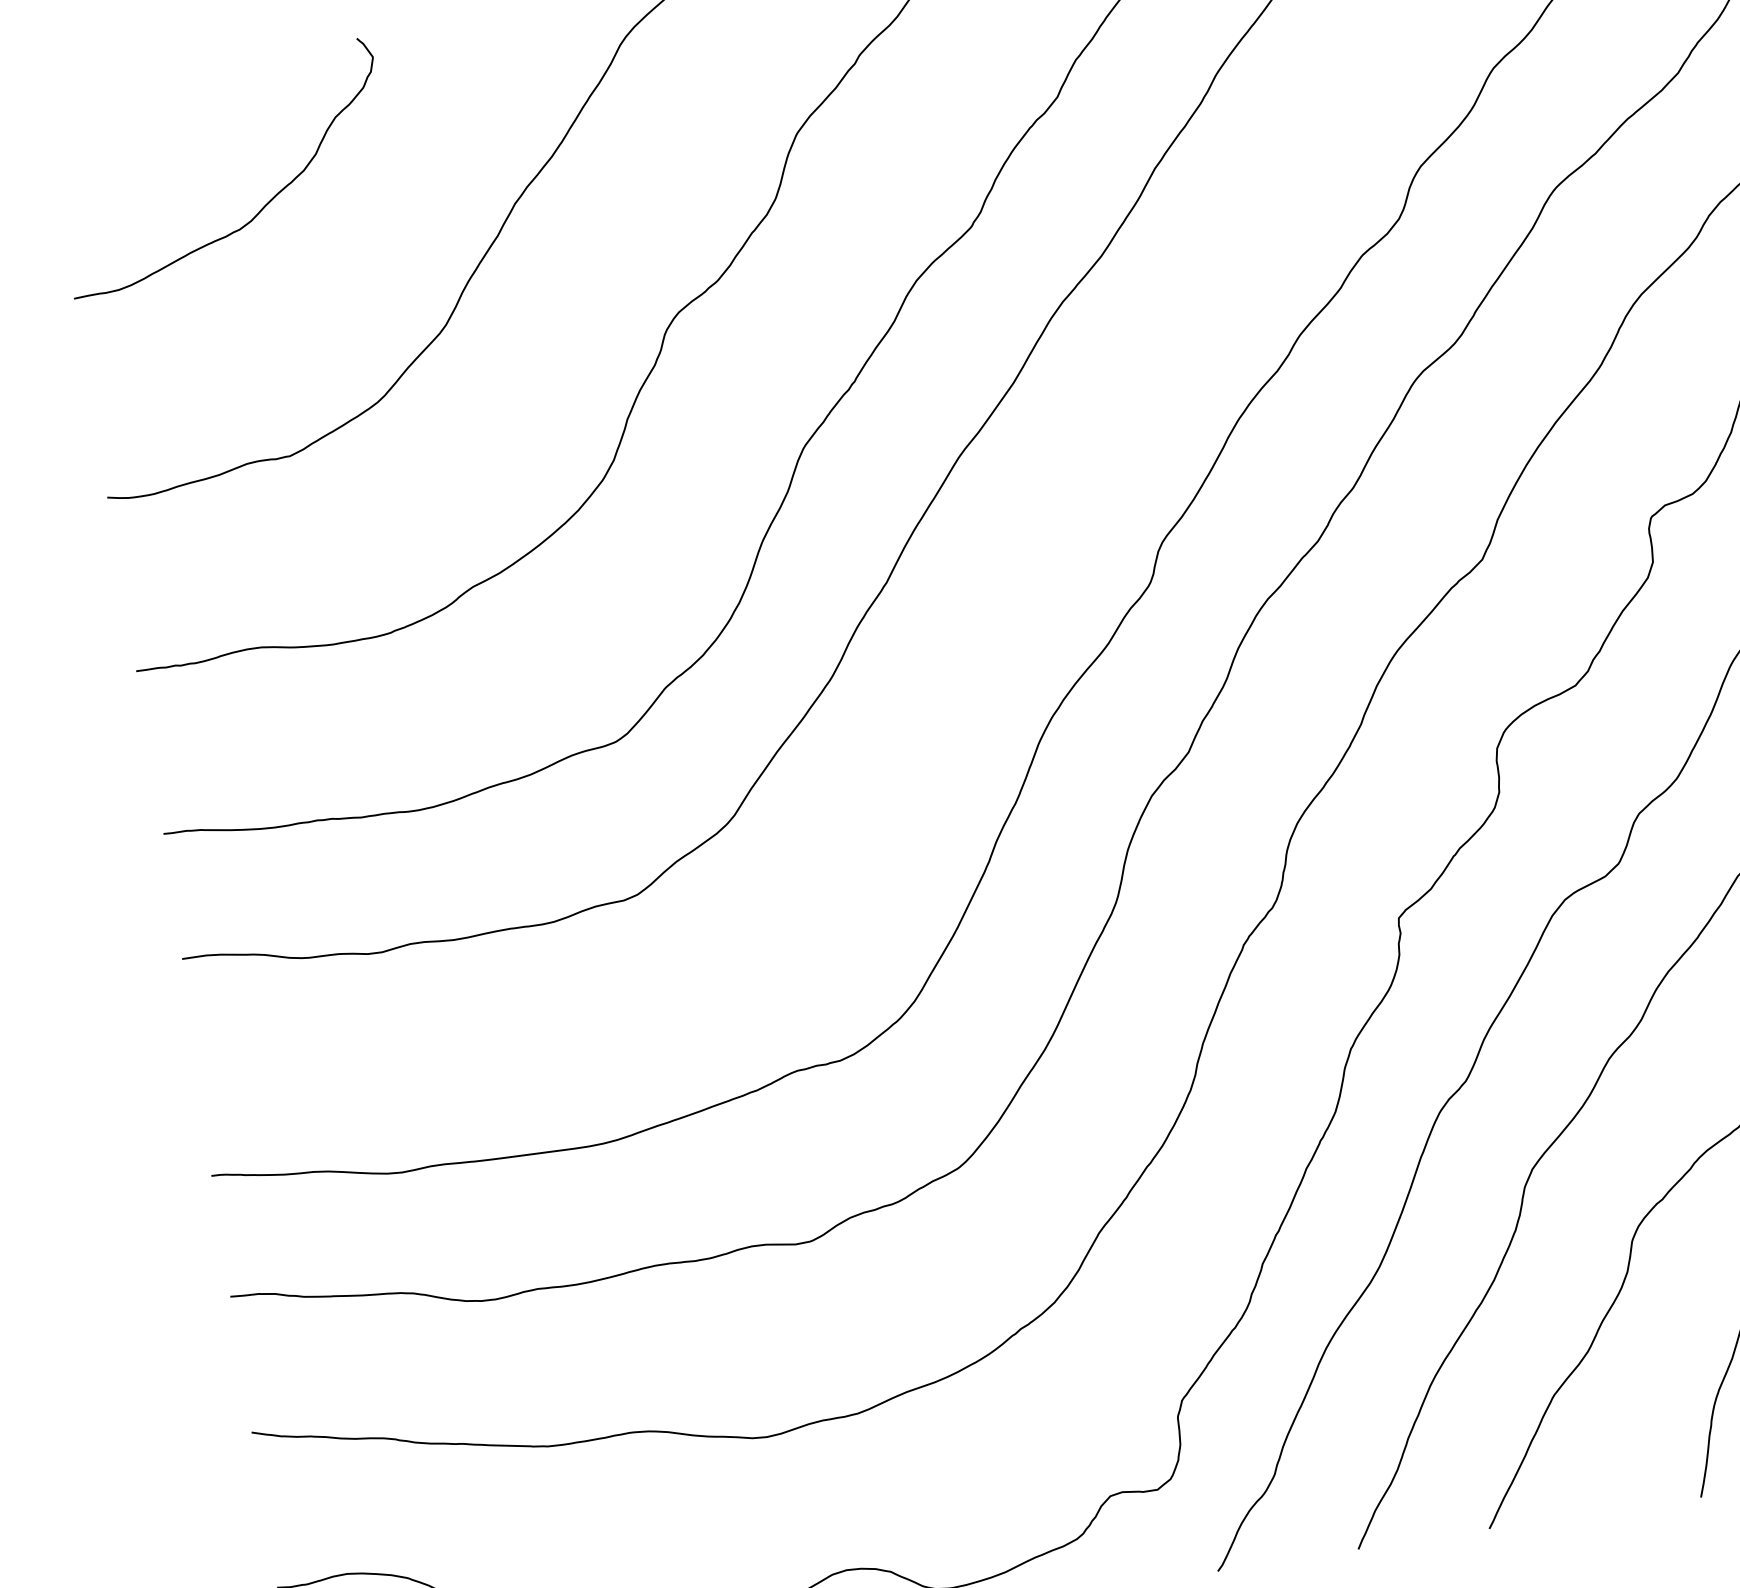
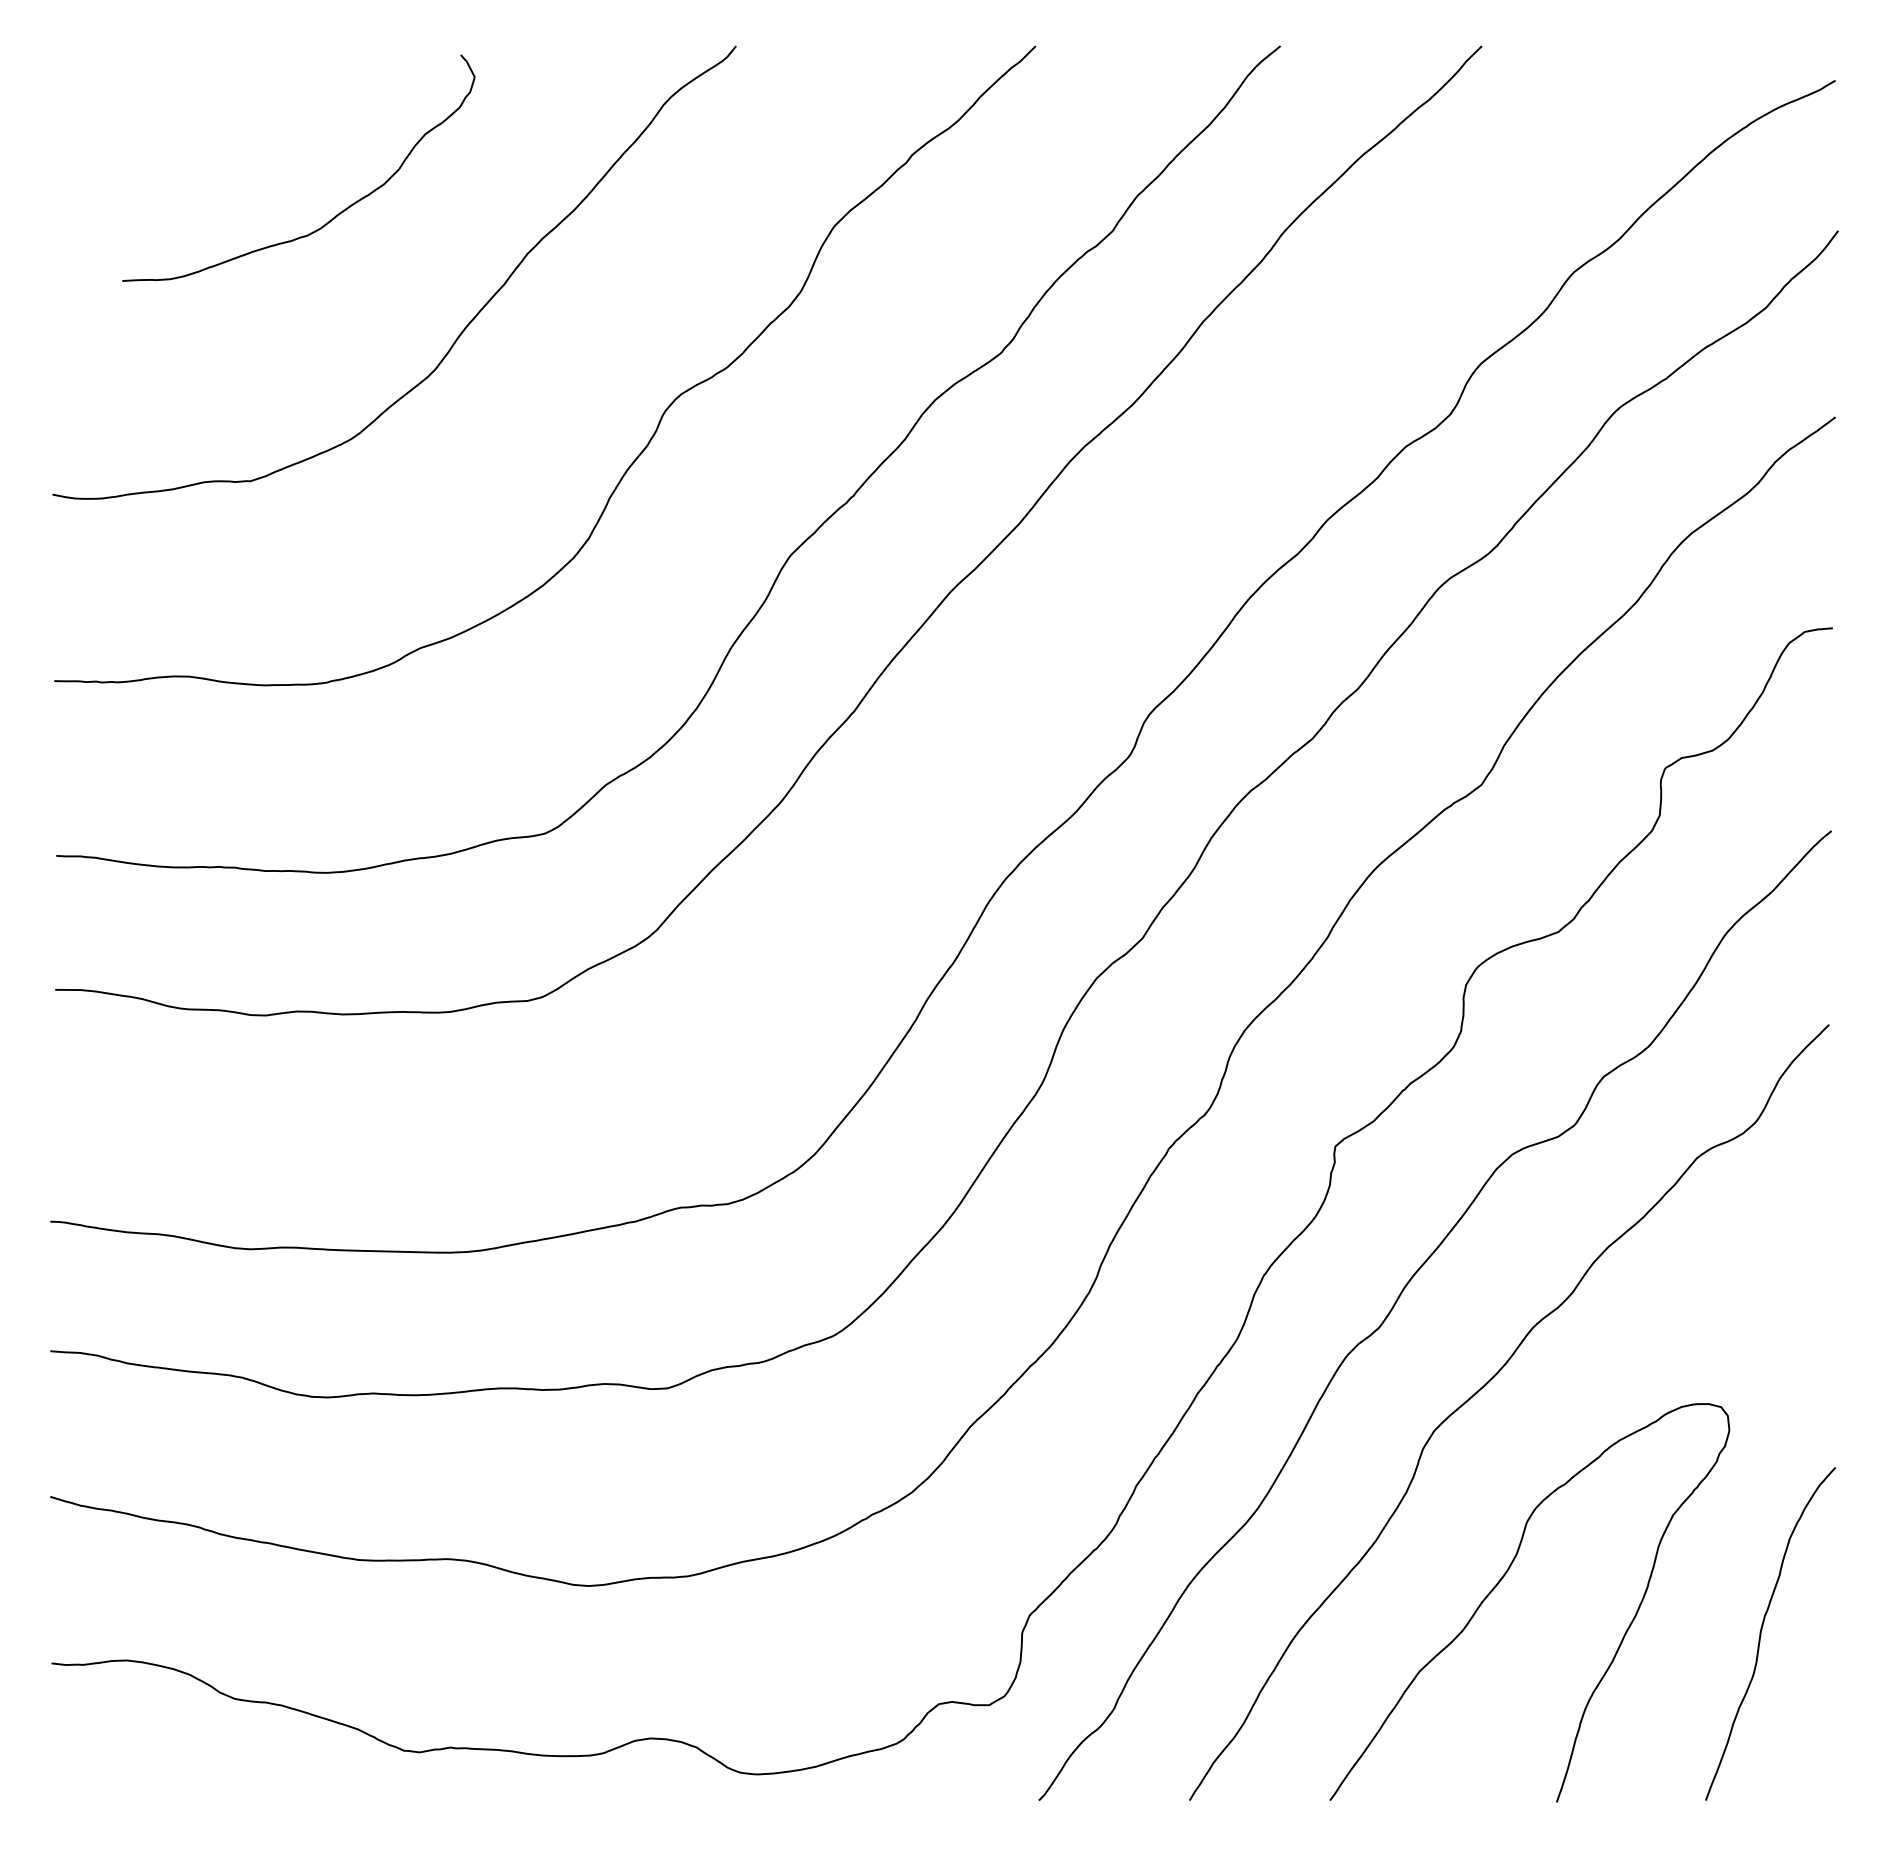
curve: (264, 205) -> (336, 214), moved

